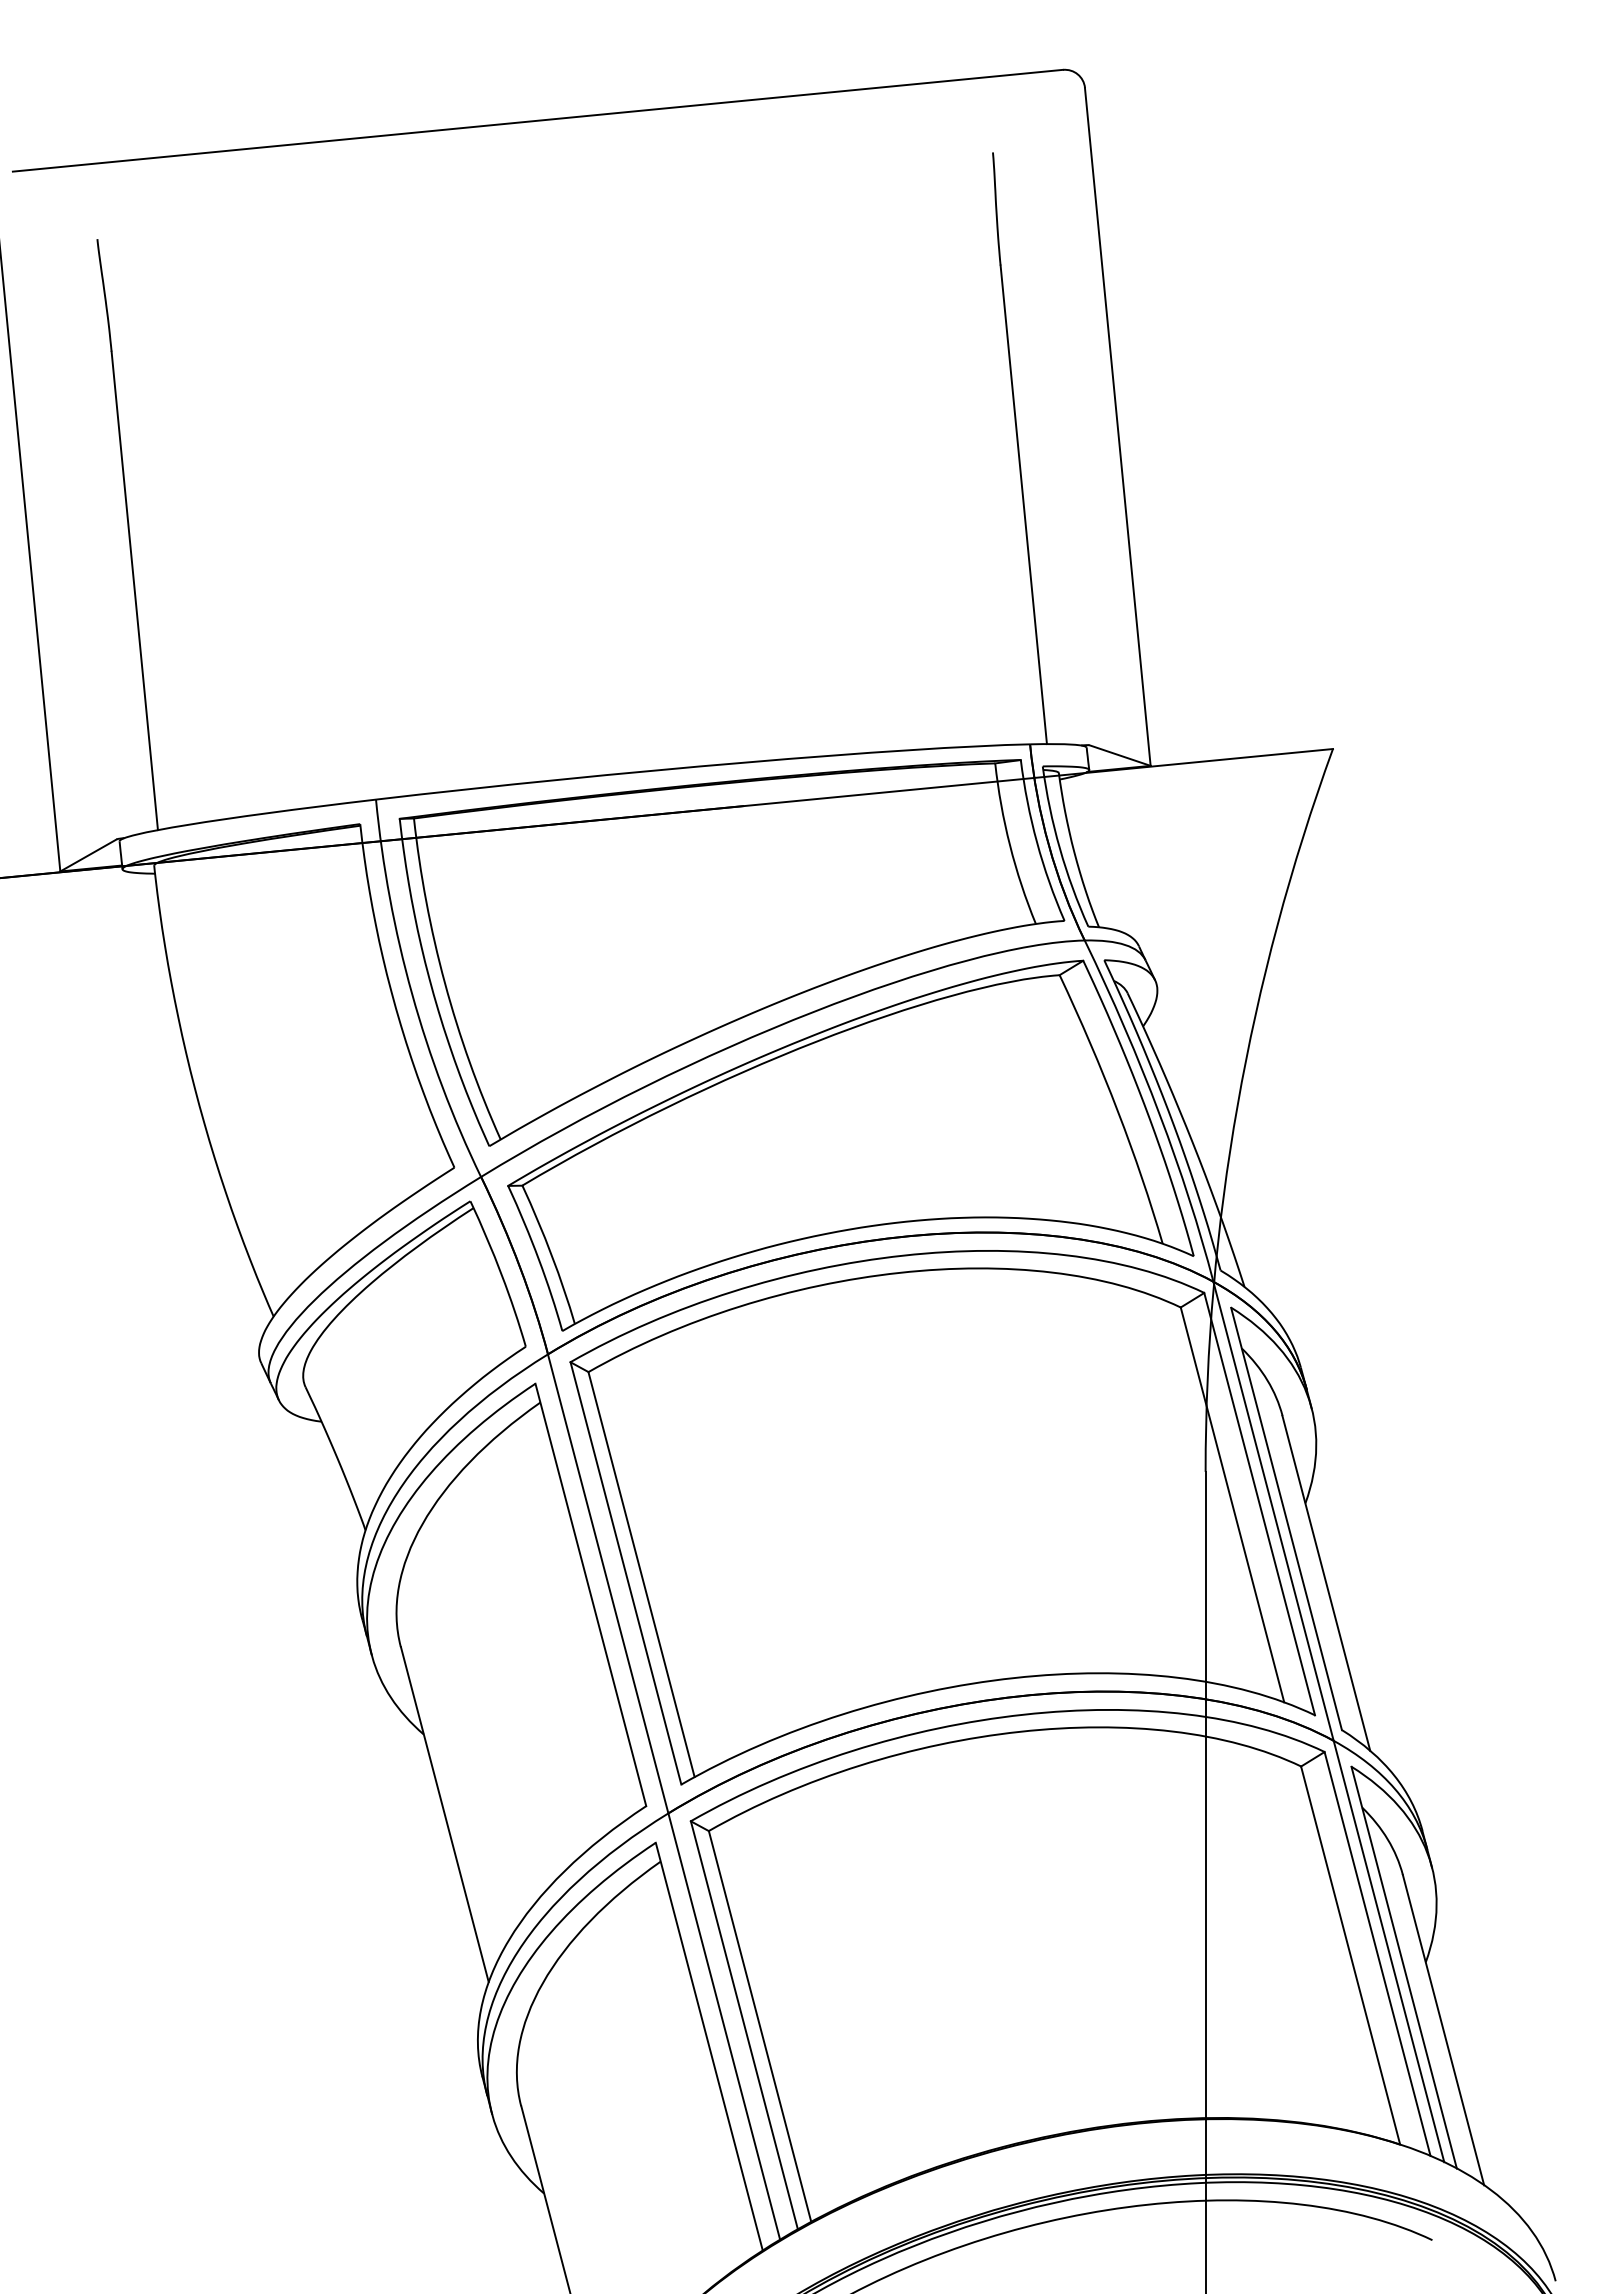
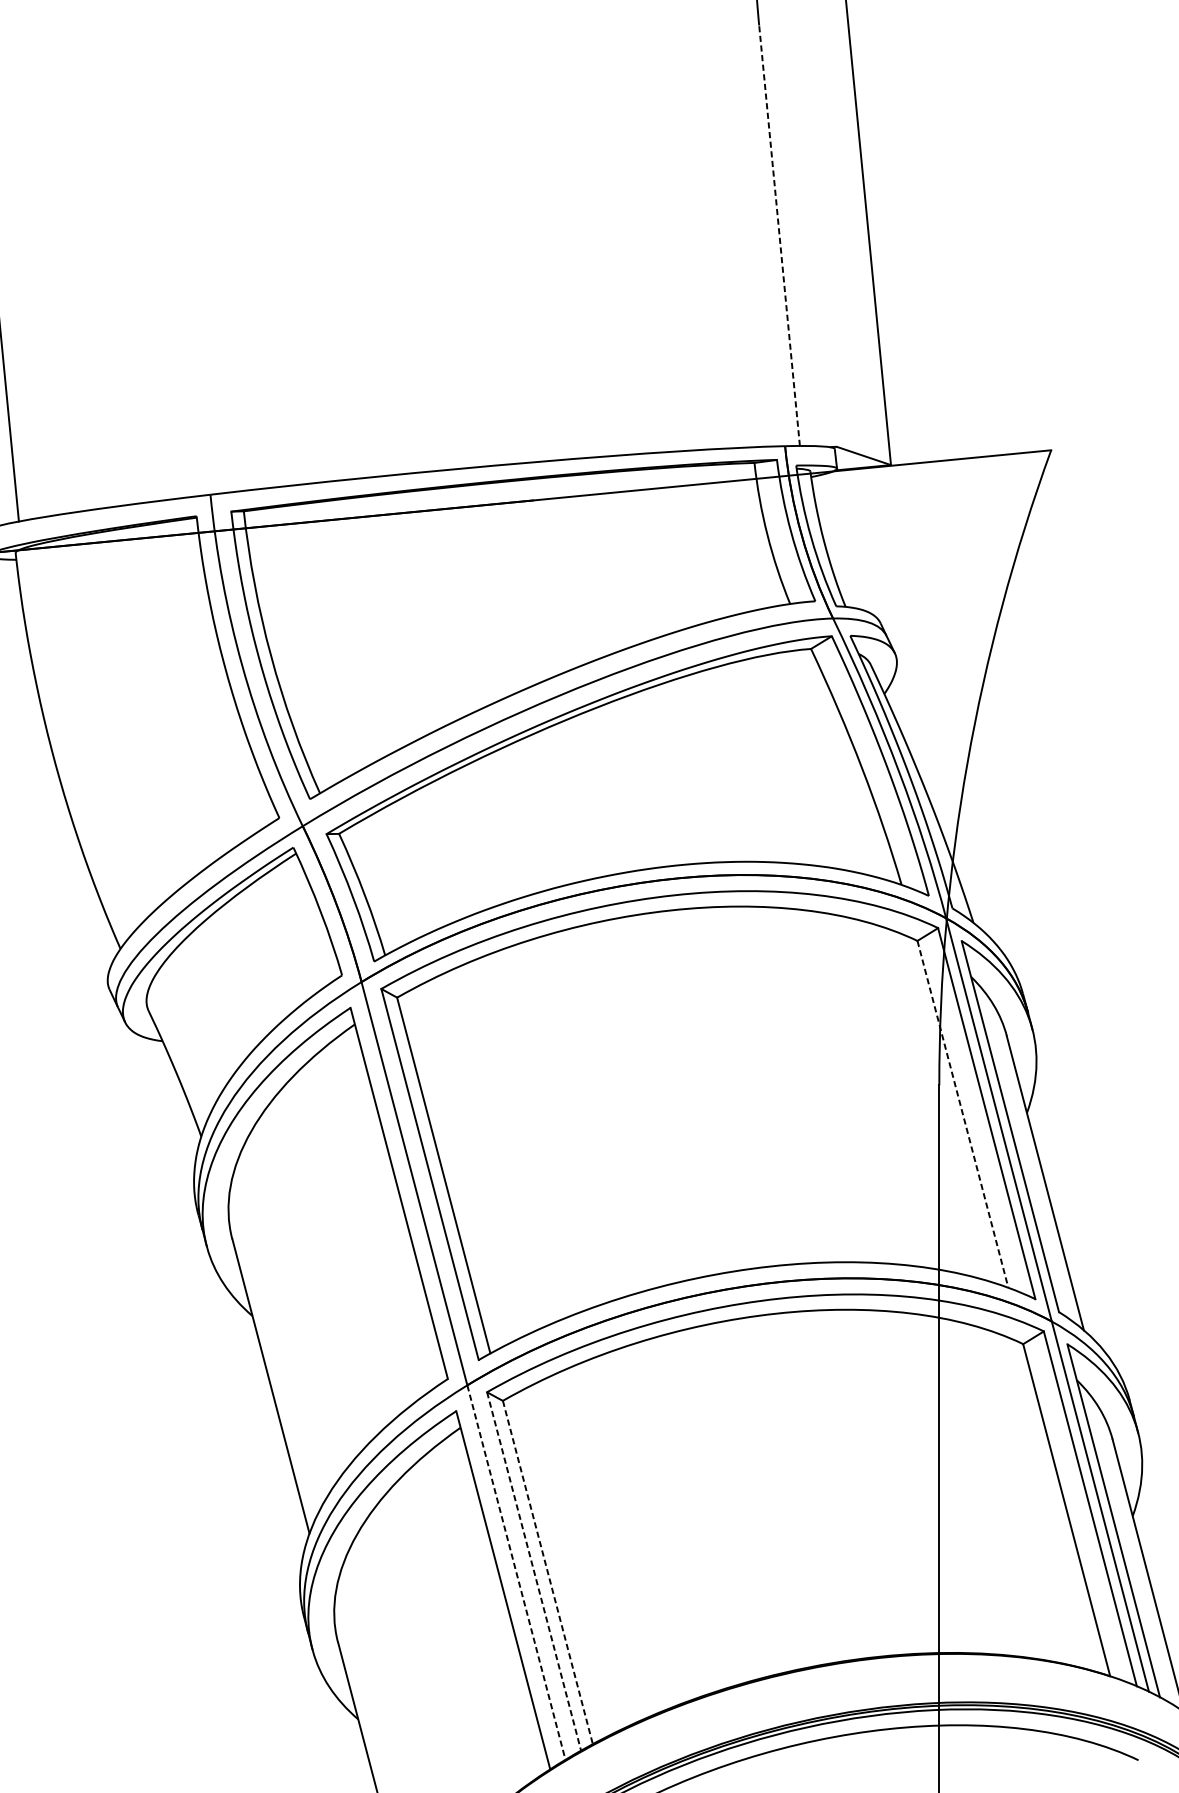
line: (1023, 504) -> (779, 235), solid -> dashed
line: (1232, 1505) -> (962, 1114), solid -> dashed
line: (744, 2025) -> (534, 1571), solid -> dashed
line: (724, 2026) -> (516, 1572), solid -> dashed
line: (760, 2026) -> (548, 1572), solid -> dashed

